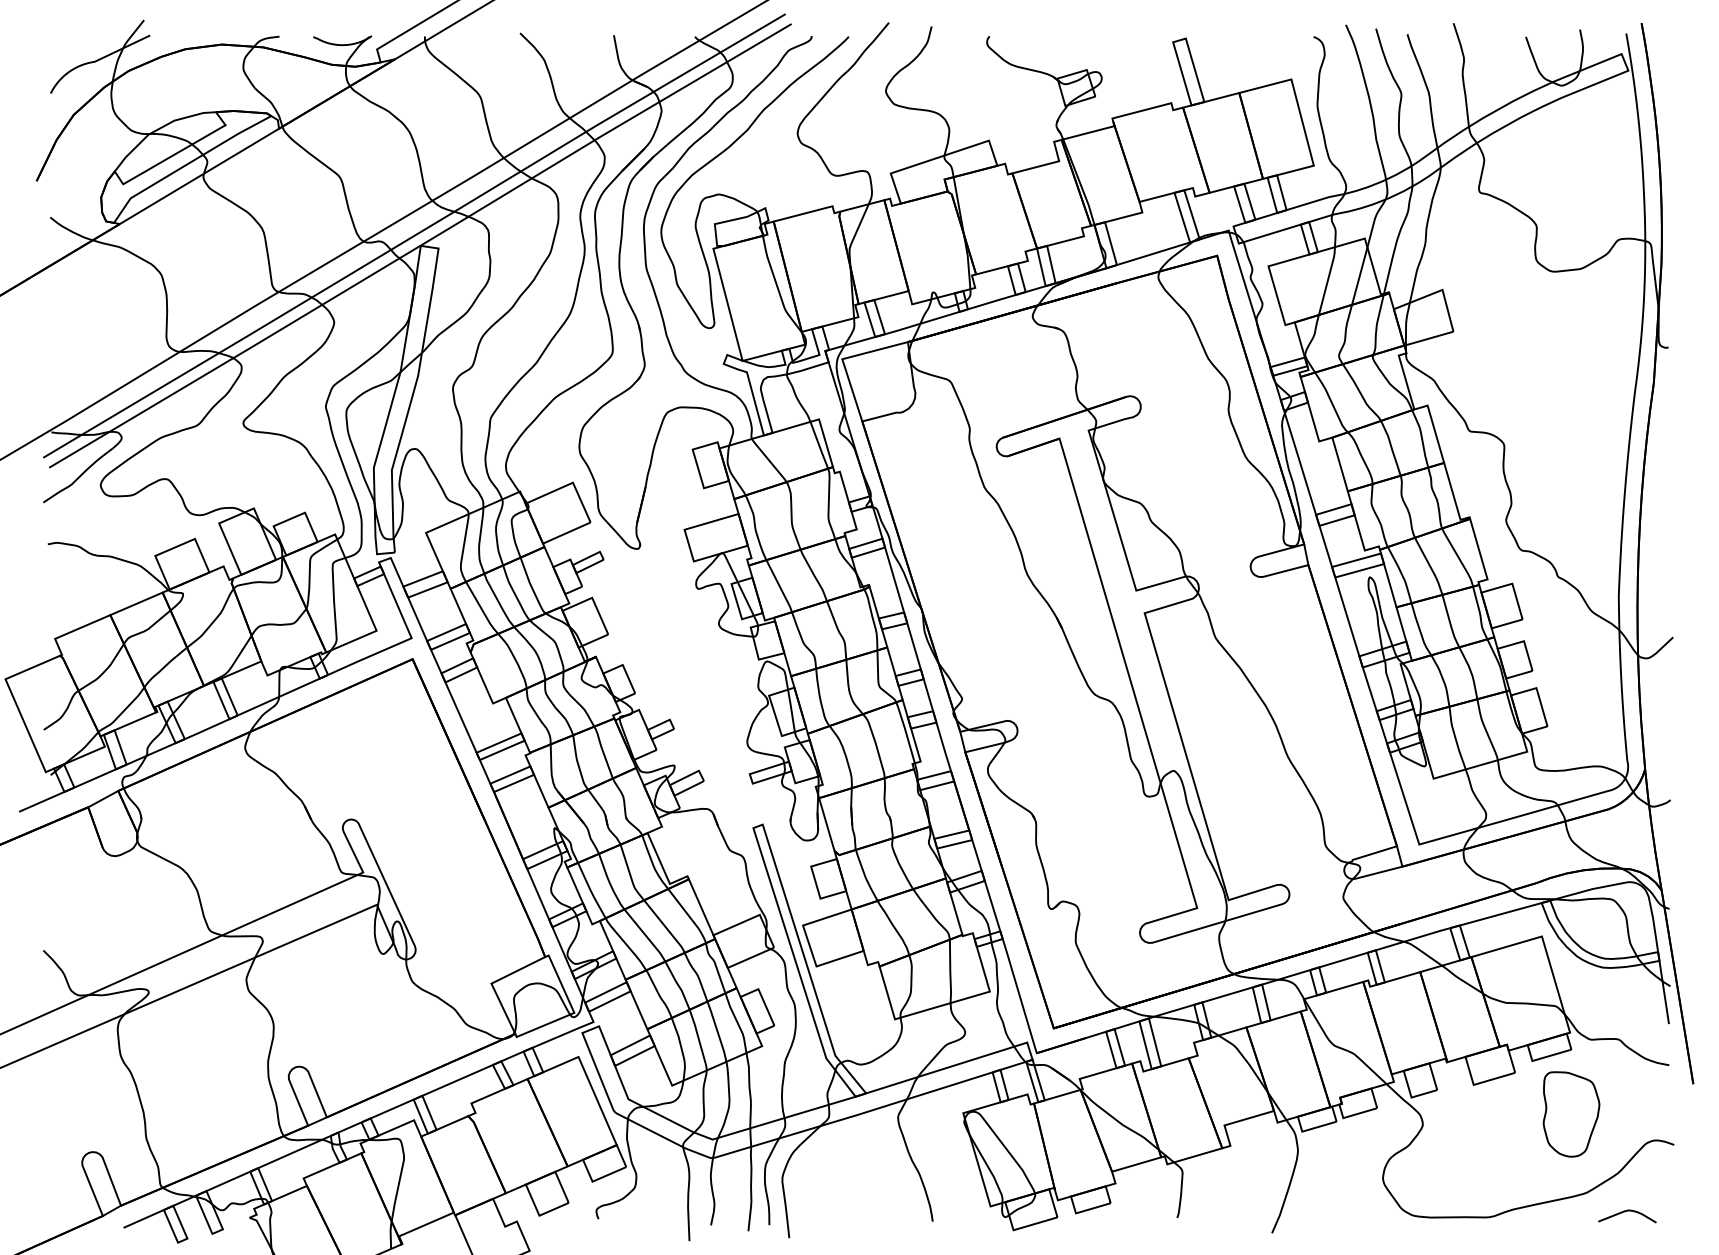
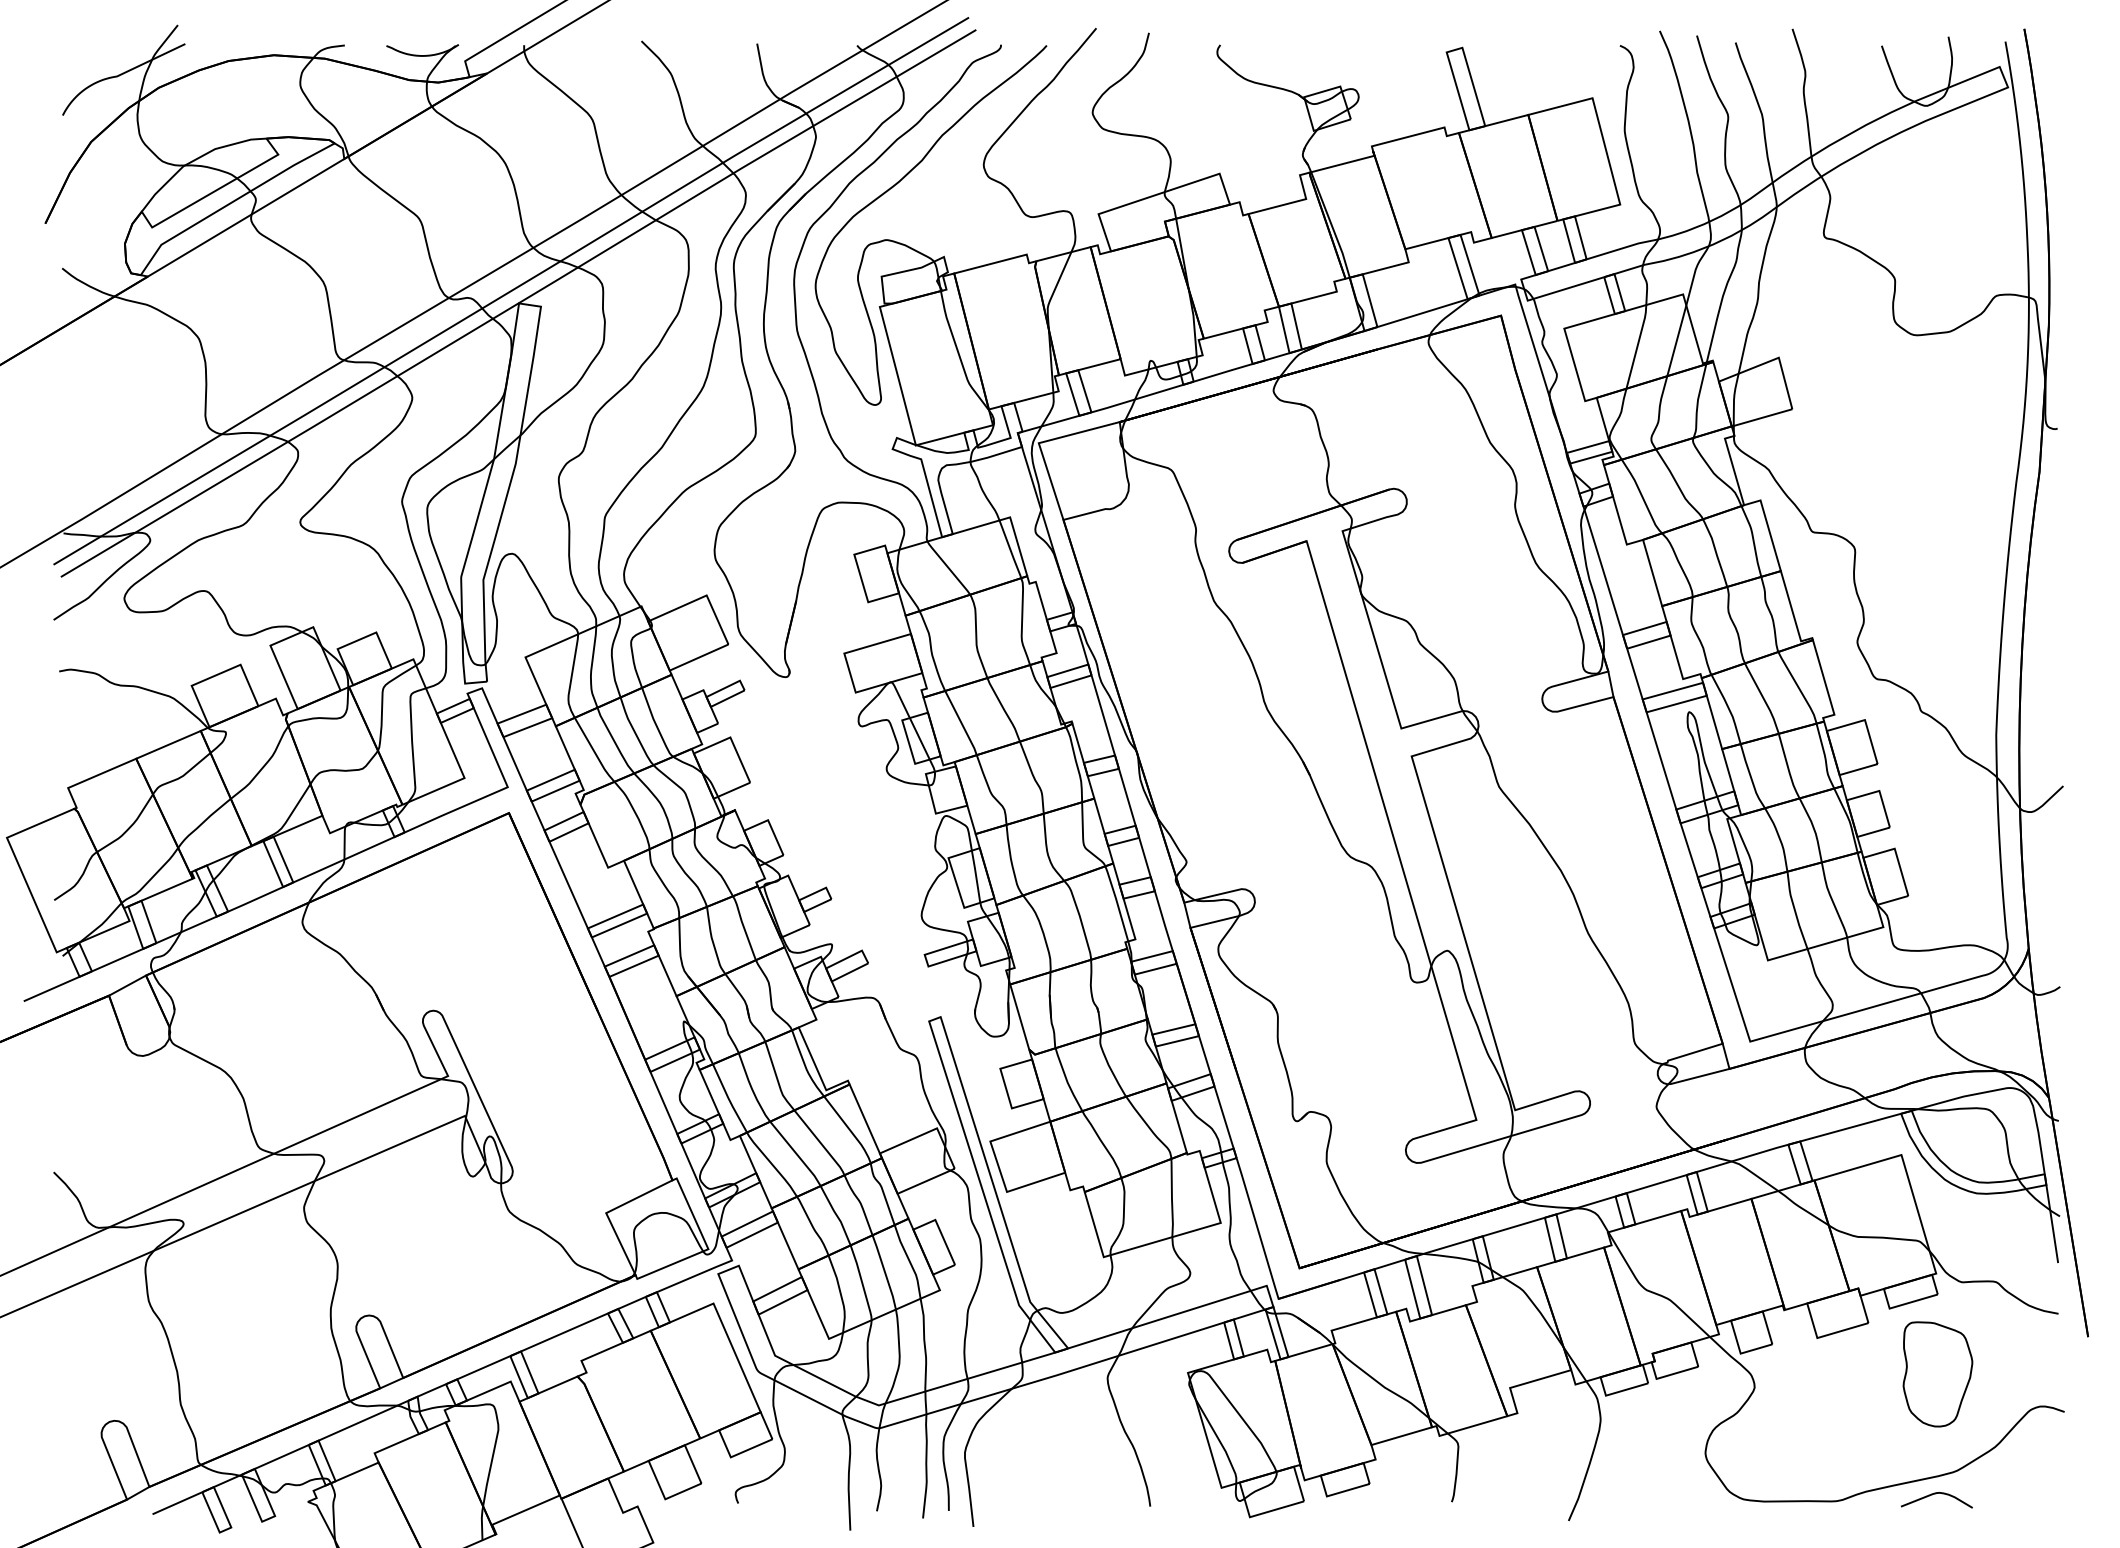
curve: (1626, 1211) -> (1935, 1494), moved

